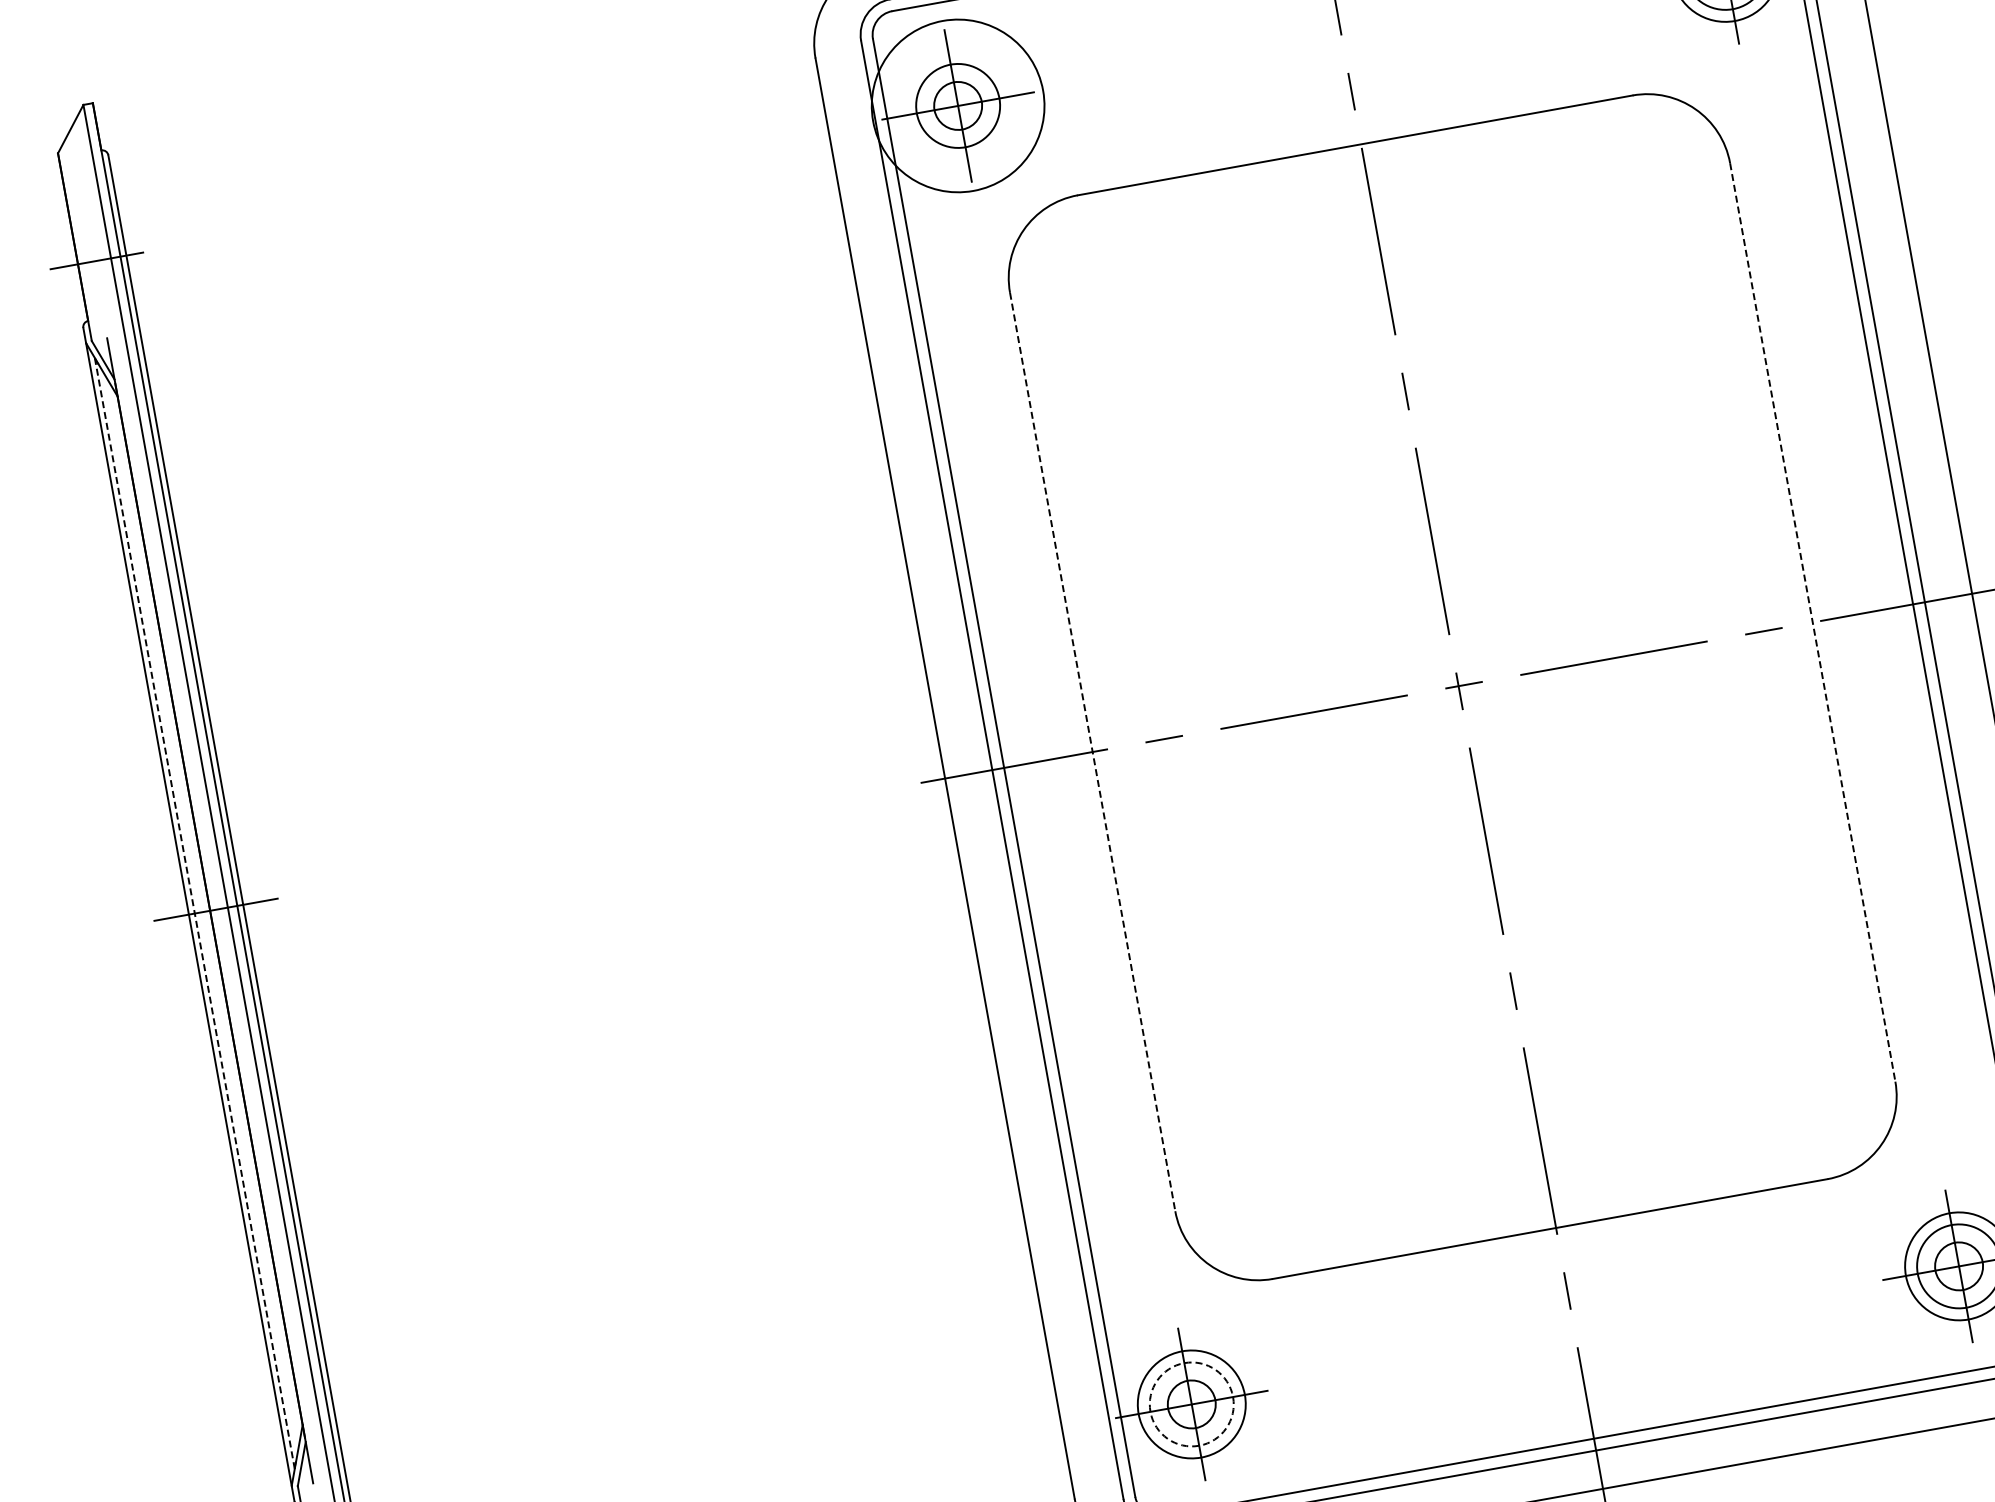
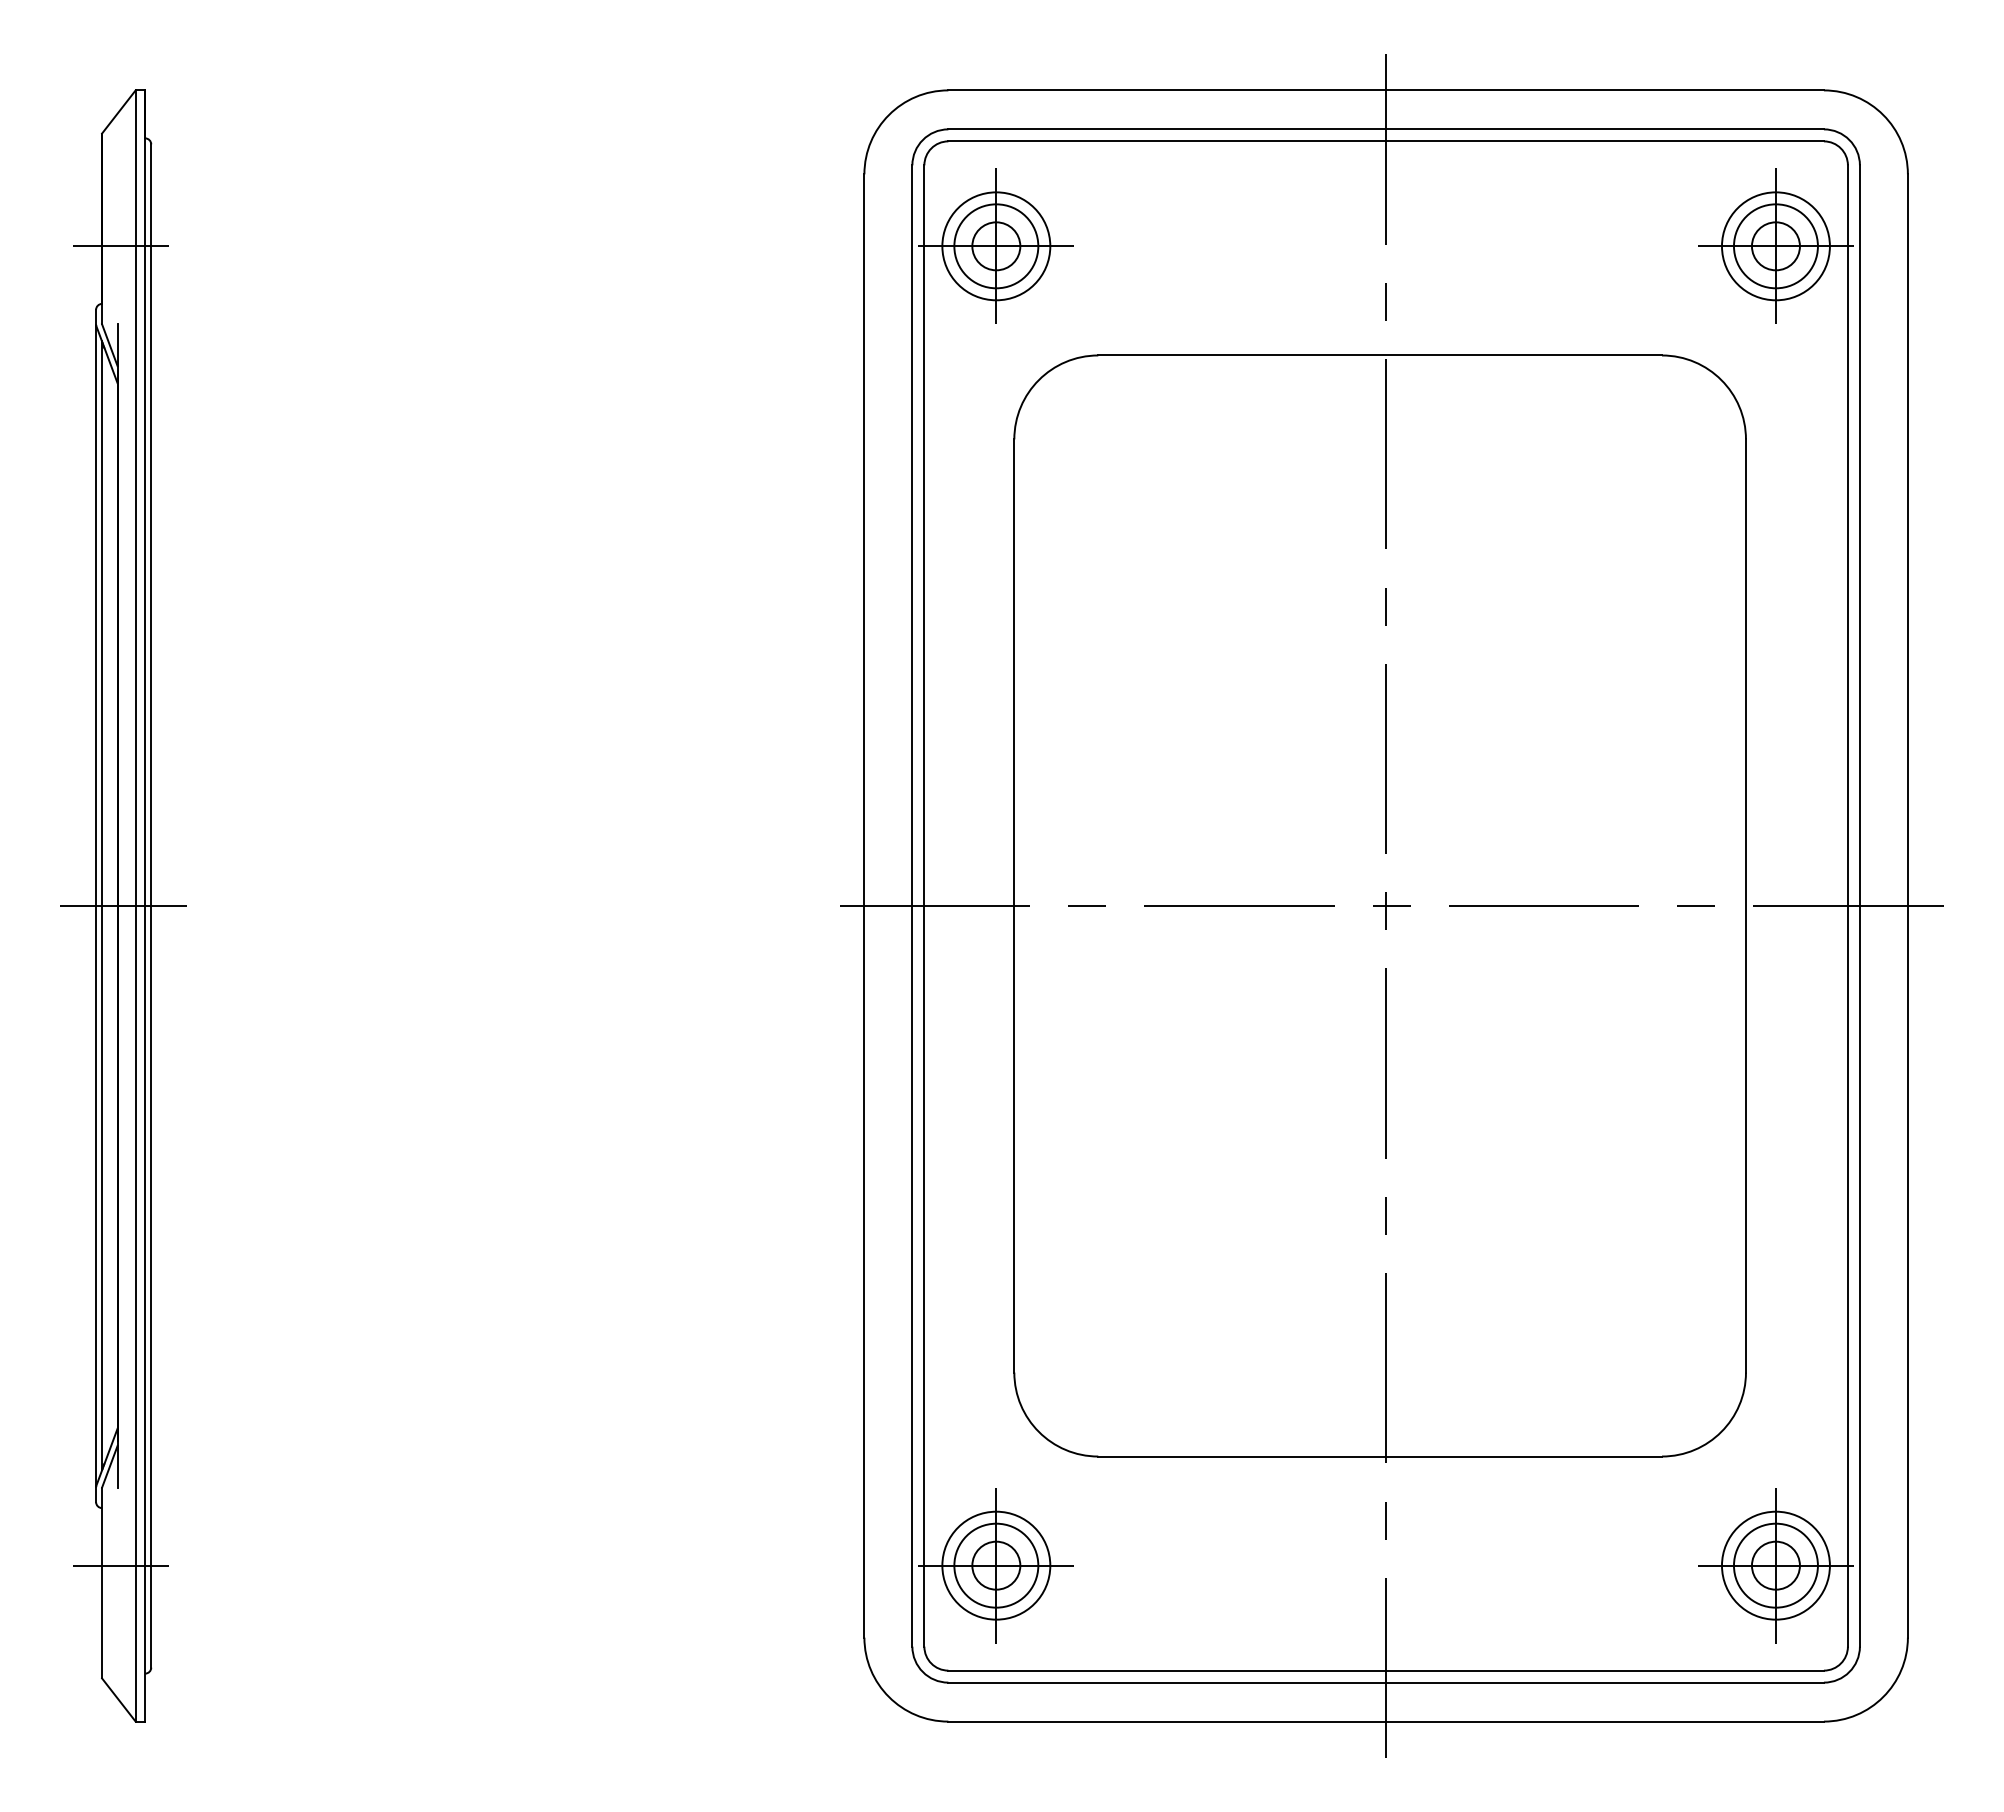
circle: (958, 106) -> (996, 246), size x0.62
line: (1812, 623) -> (1745, 906), dashed -> solid
line: (1092, 752) -> (1014, 906), dashed -> solid
line: (195, 912) -> (102, 905), dashed -> solid
circle: (1191, 1404) -> (996, 1565), dashed -> solid

